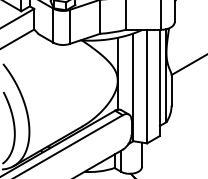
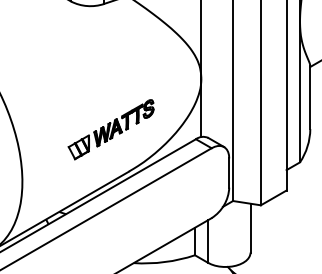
part: (73, 105) -> (111, 128), added

